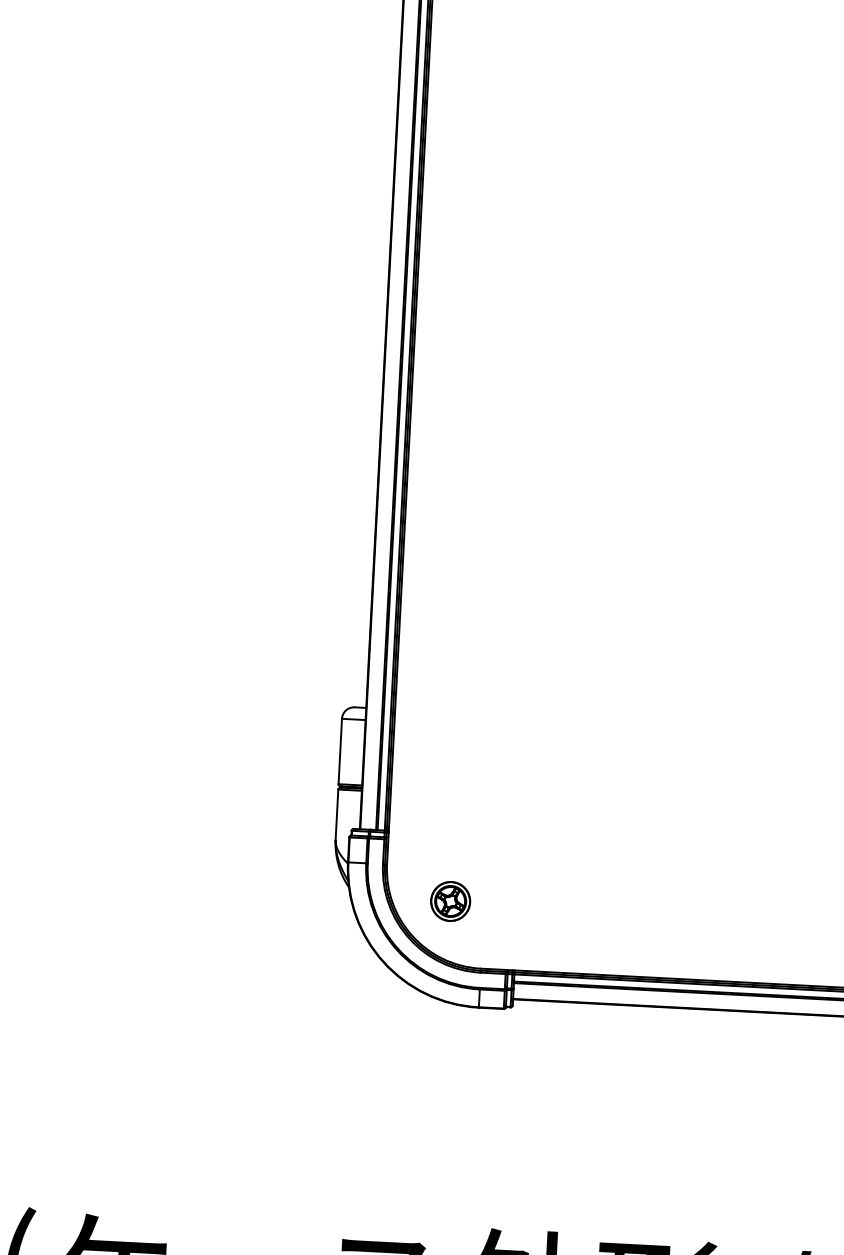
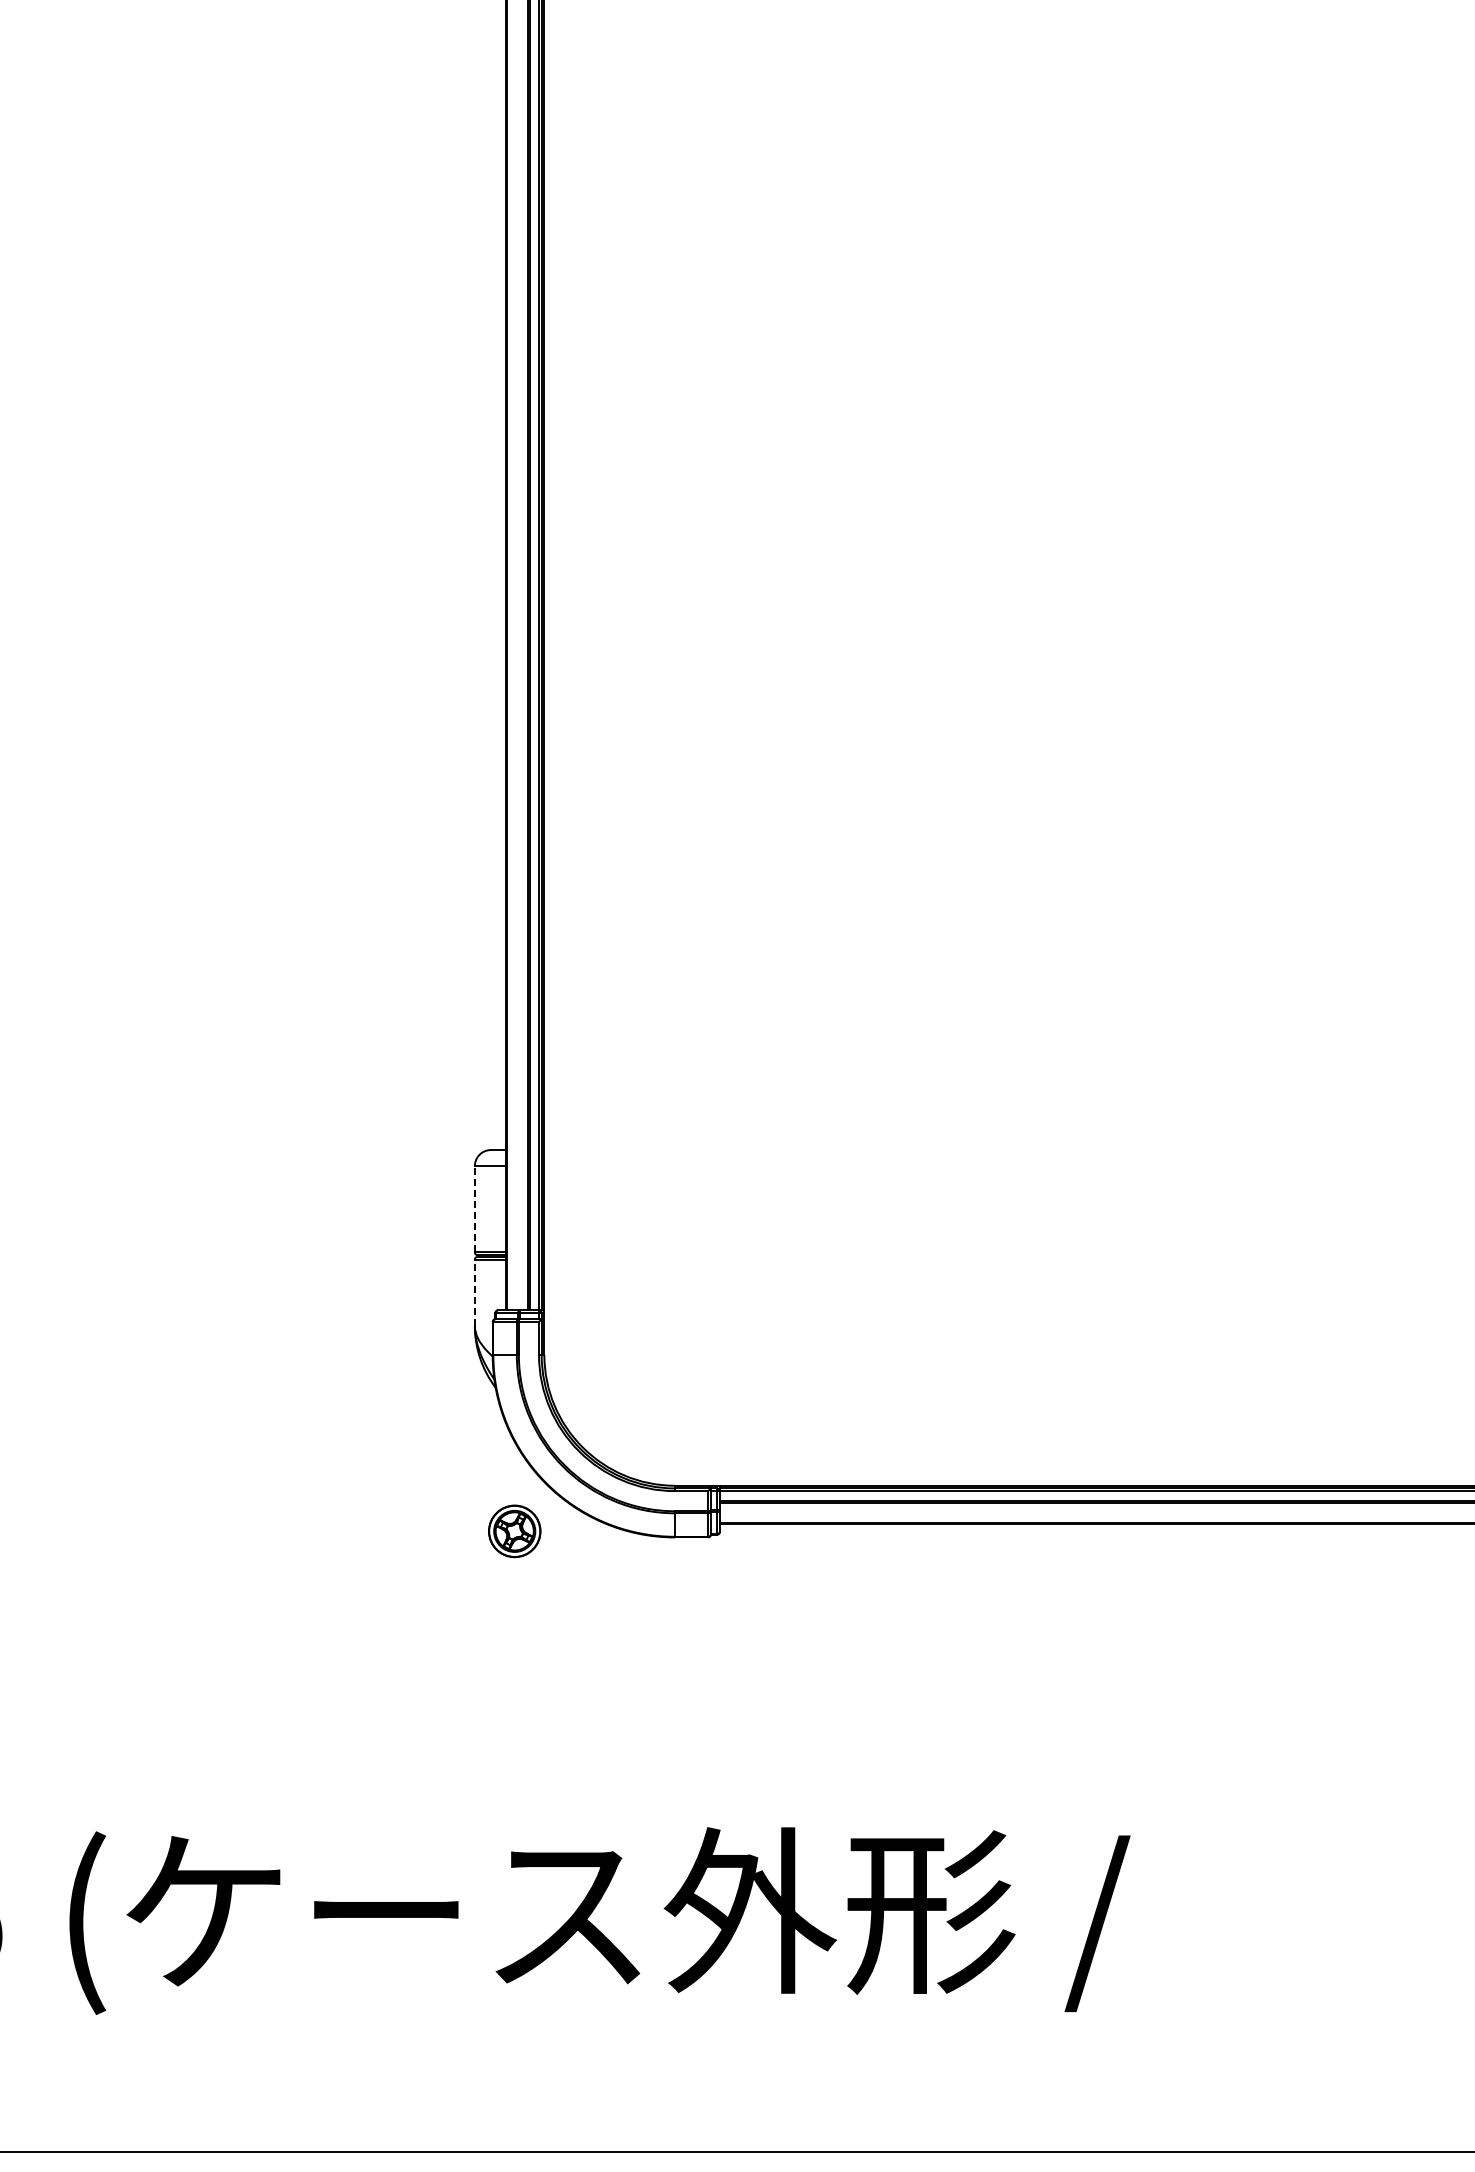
line: (340, 750) -> (474, 1208), solid -> dashed
line: (336, 814) -> (474, 1292), solid -> dashed
part: (450, 901) -> (514, 1531), moved

